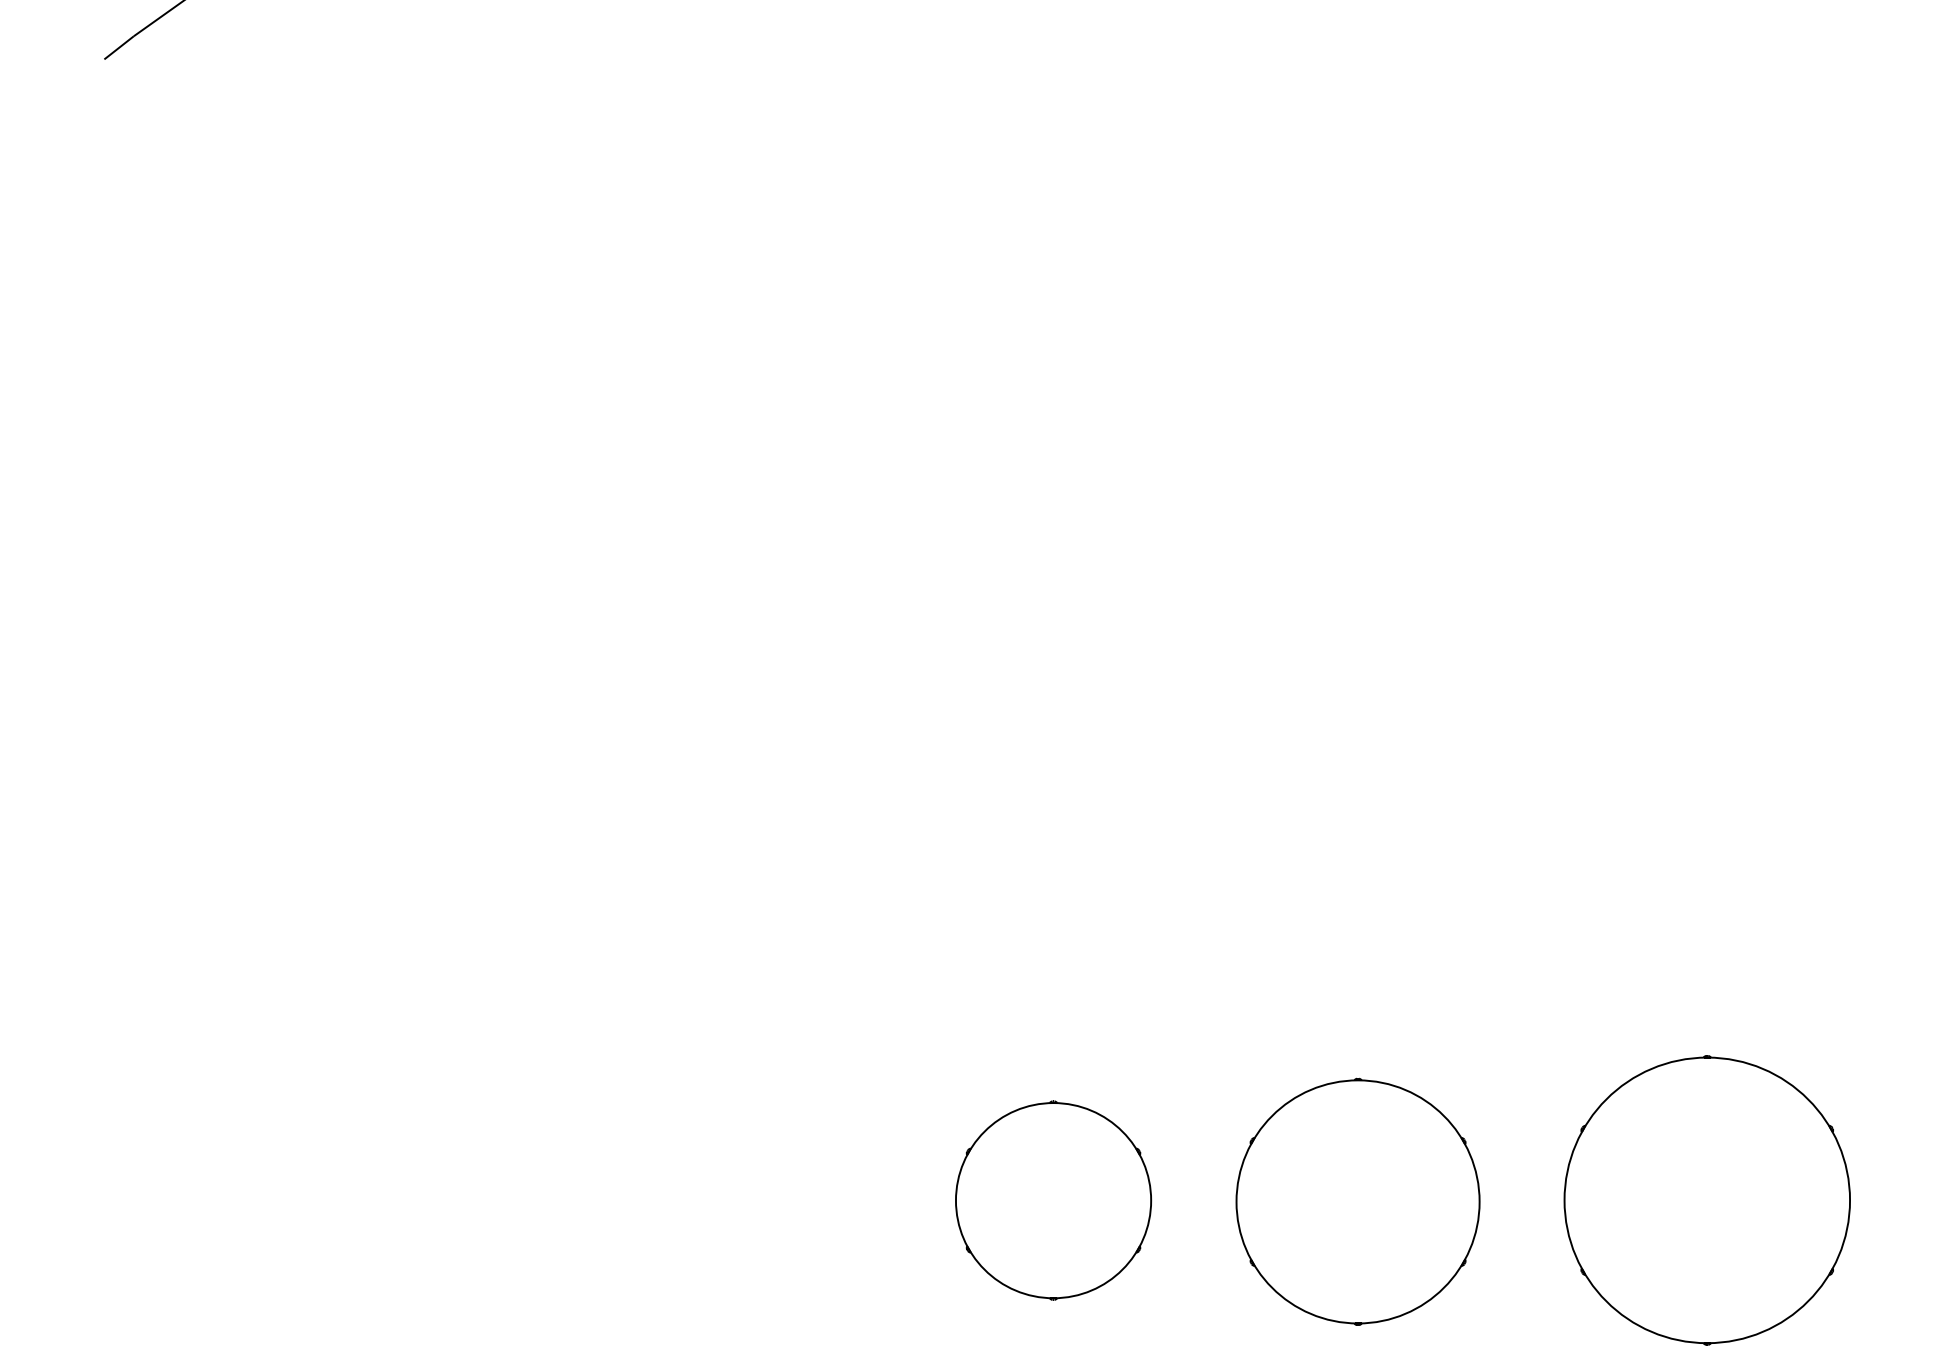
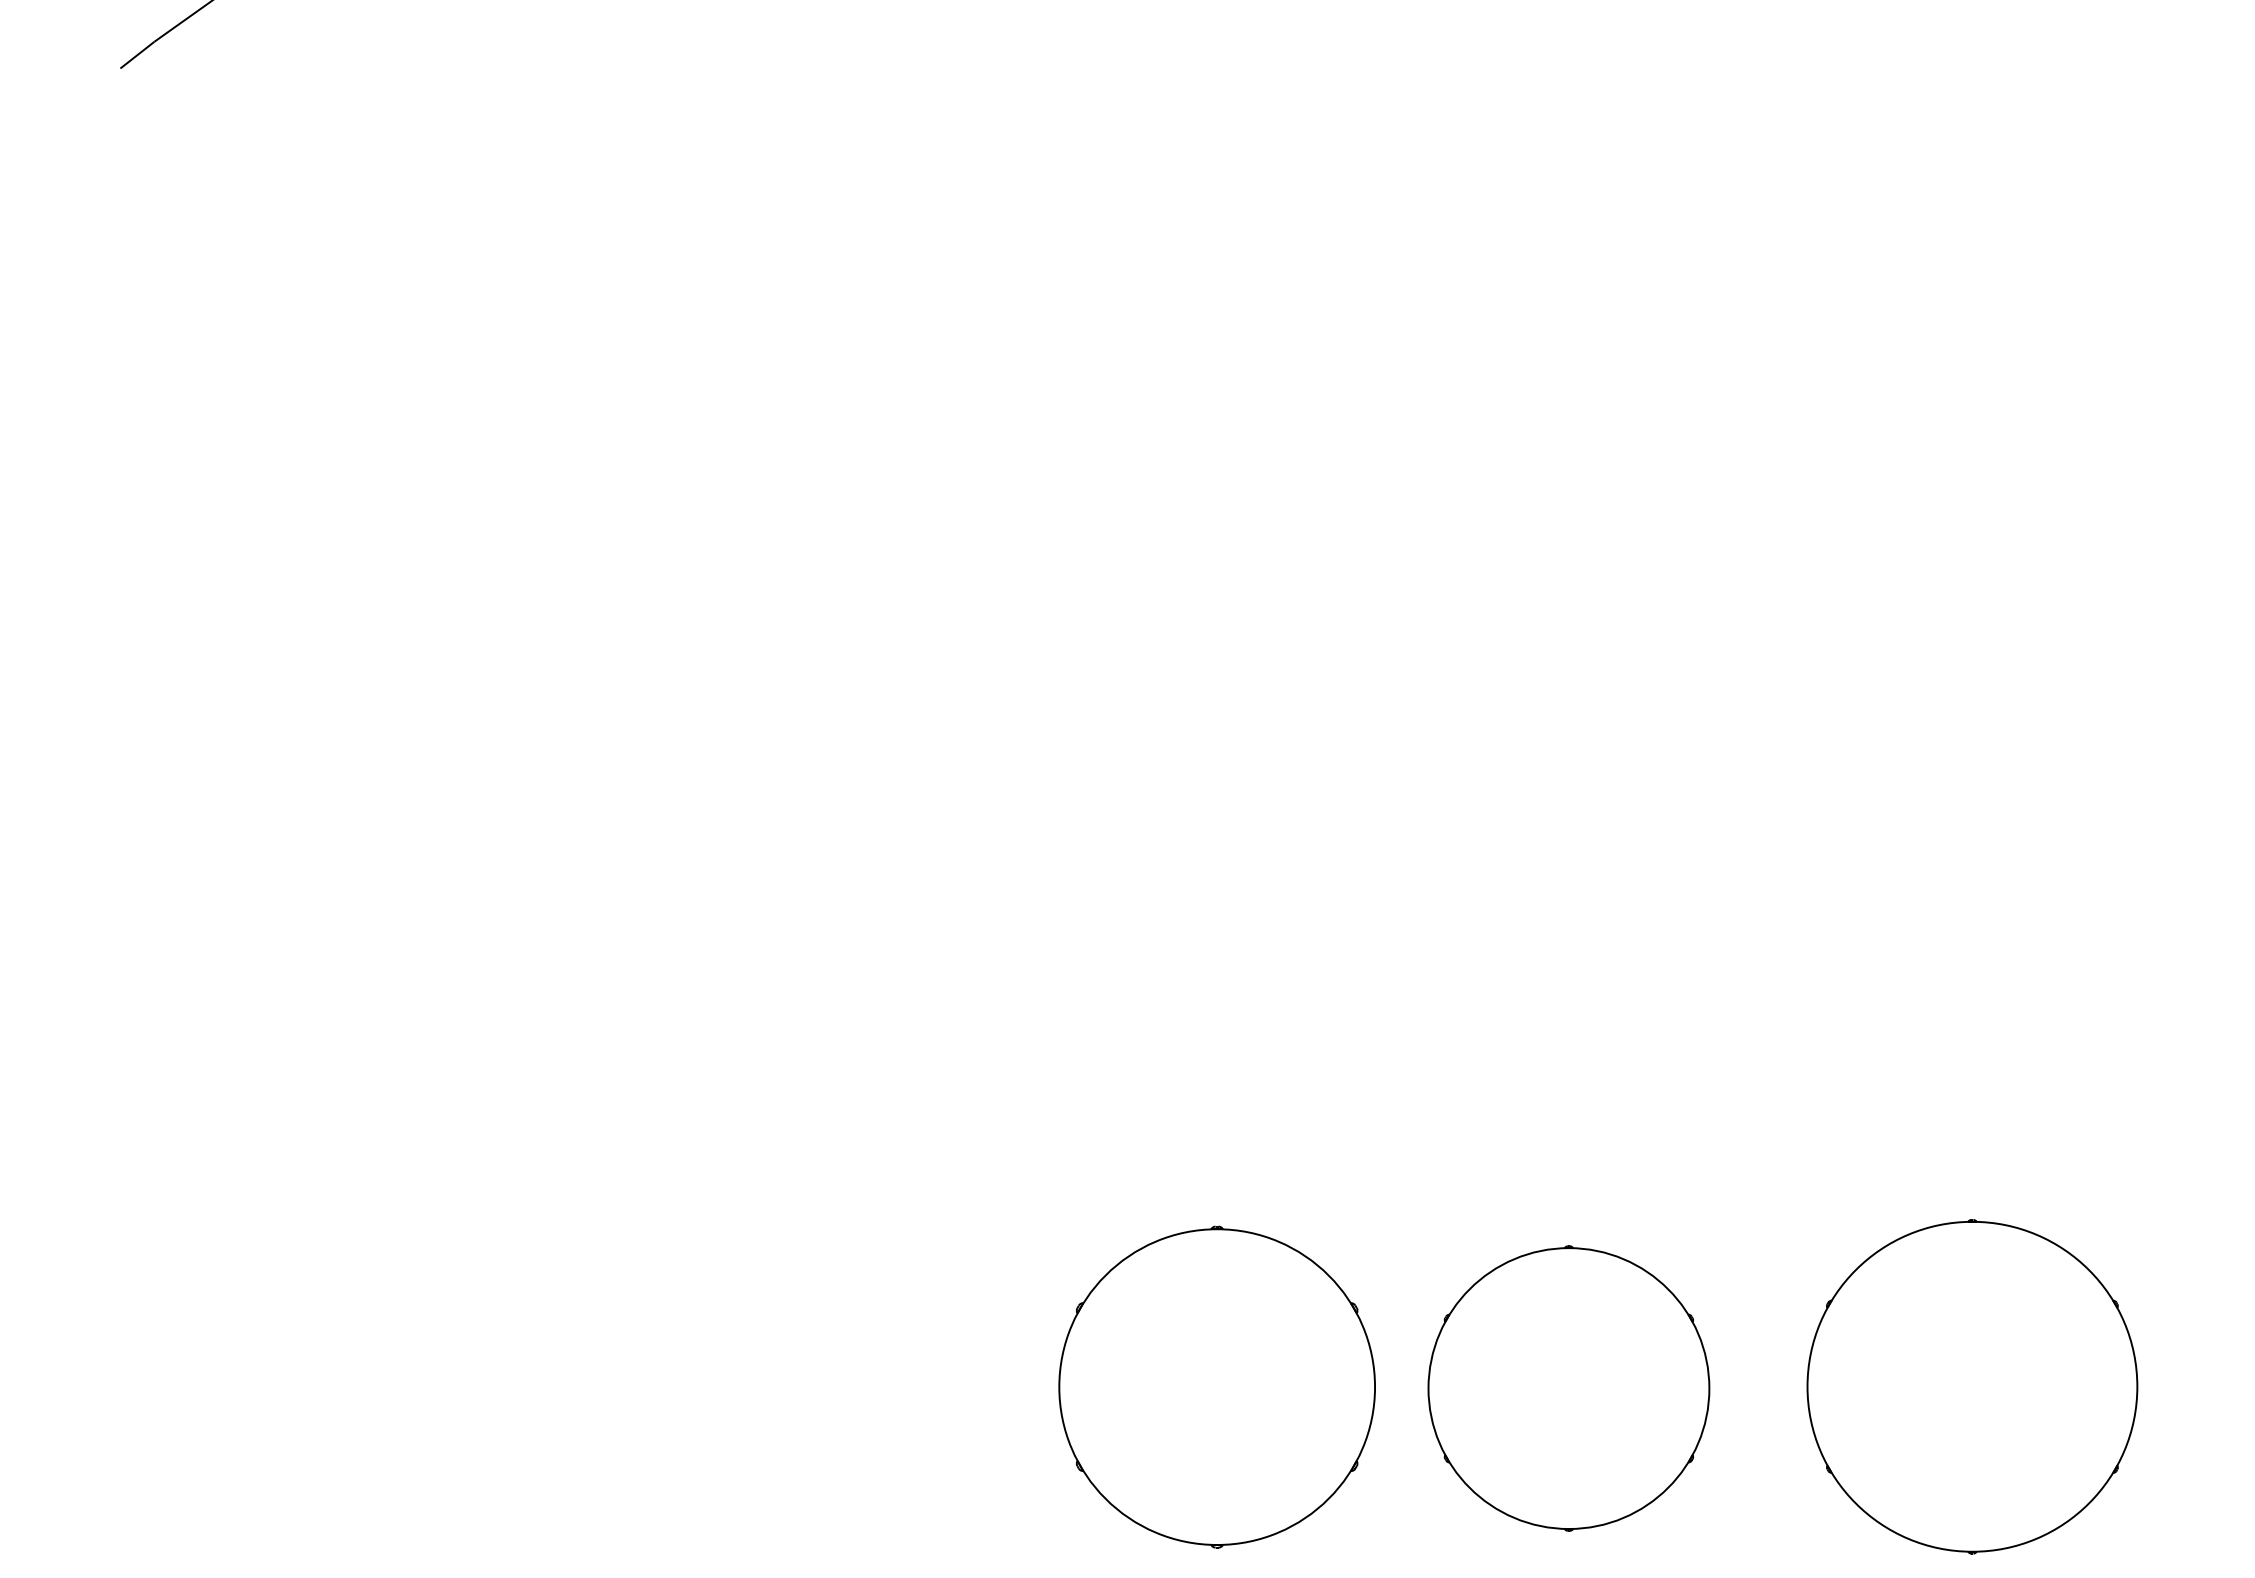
part: (1053, 1200) -> (1216, 1386), size x1.4

